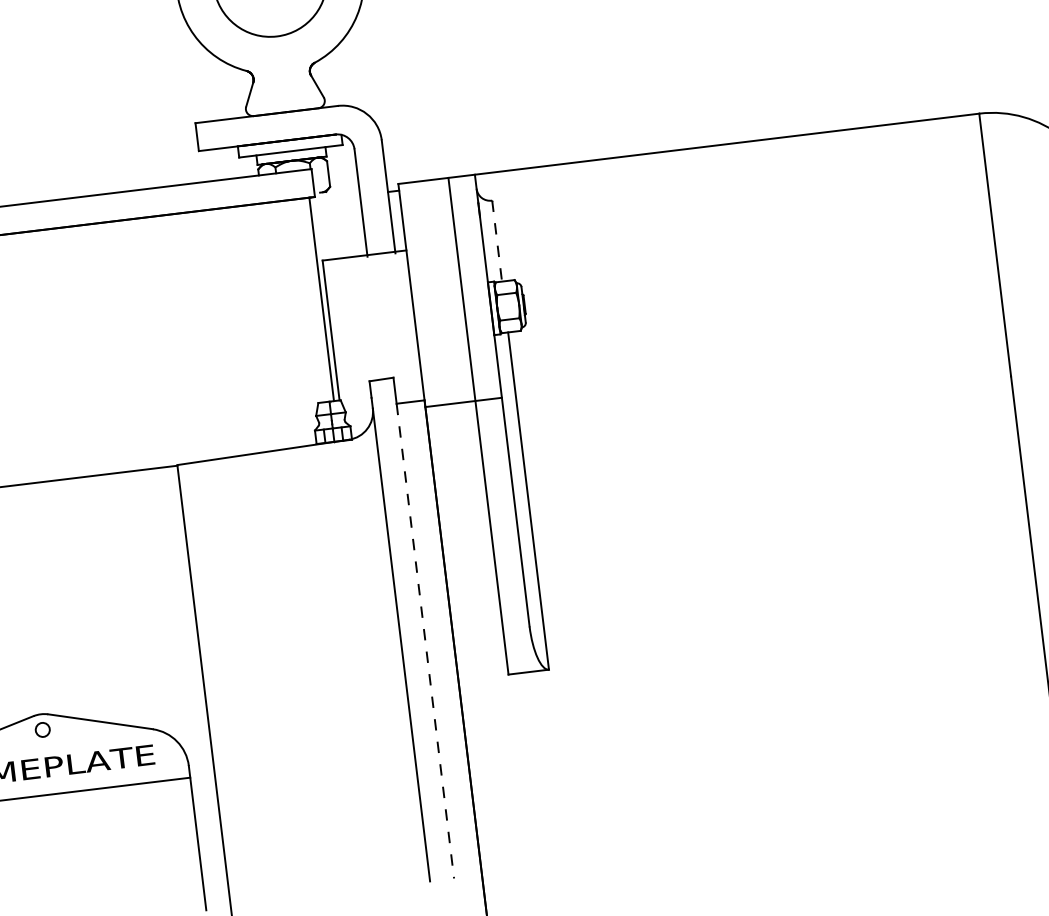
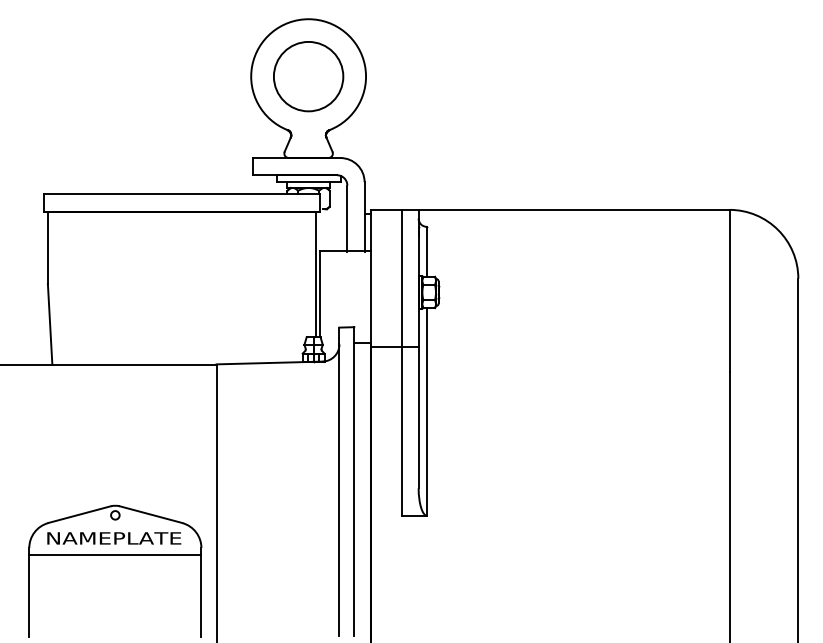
line: (497, 240) -> (427, 251), dashed -> solid
line: (425, 642) -> (354, 490), dashed -> solid

